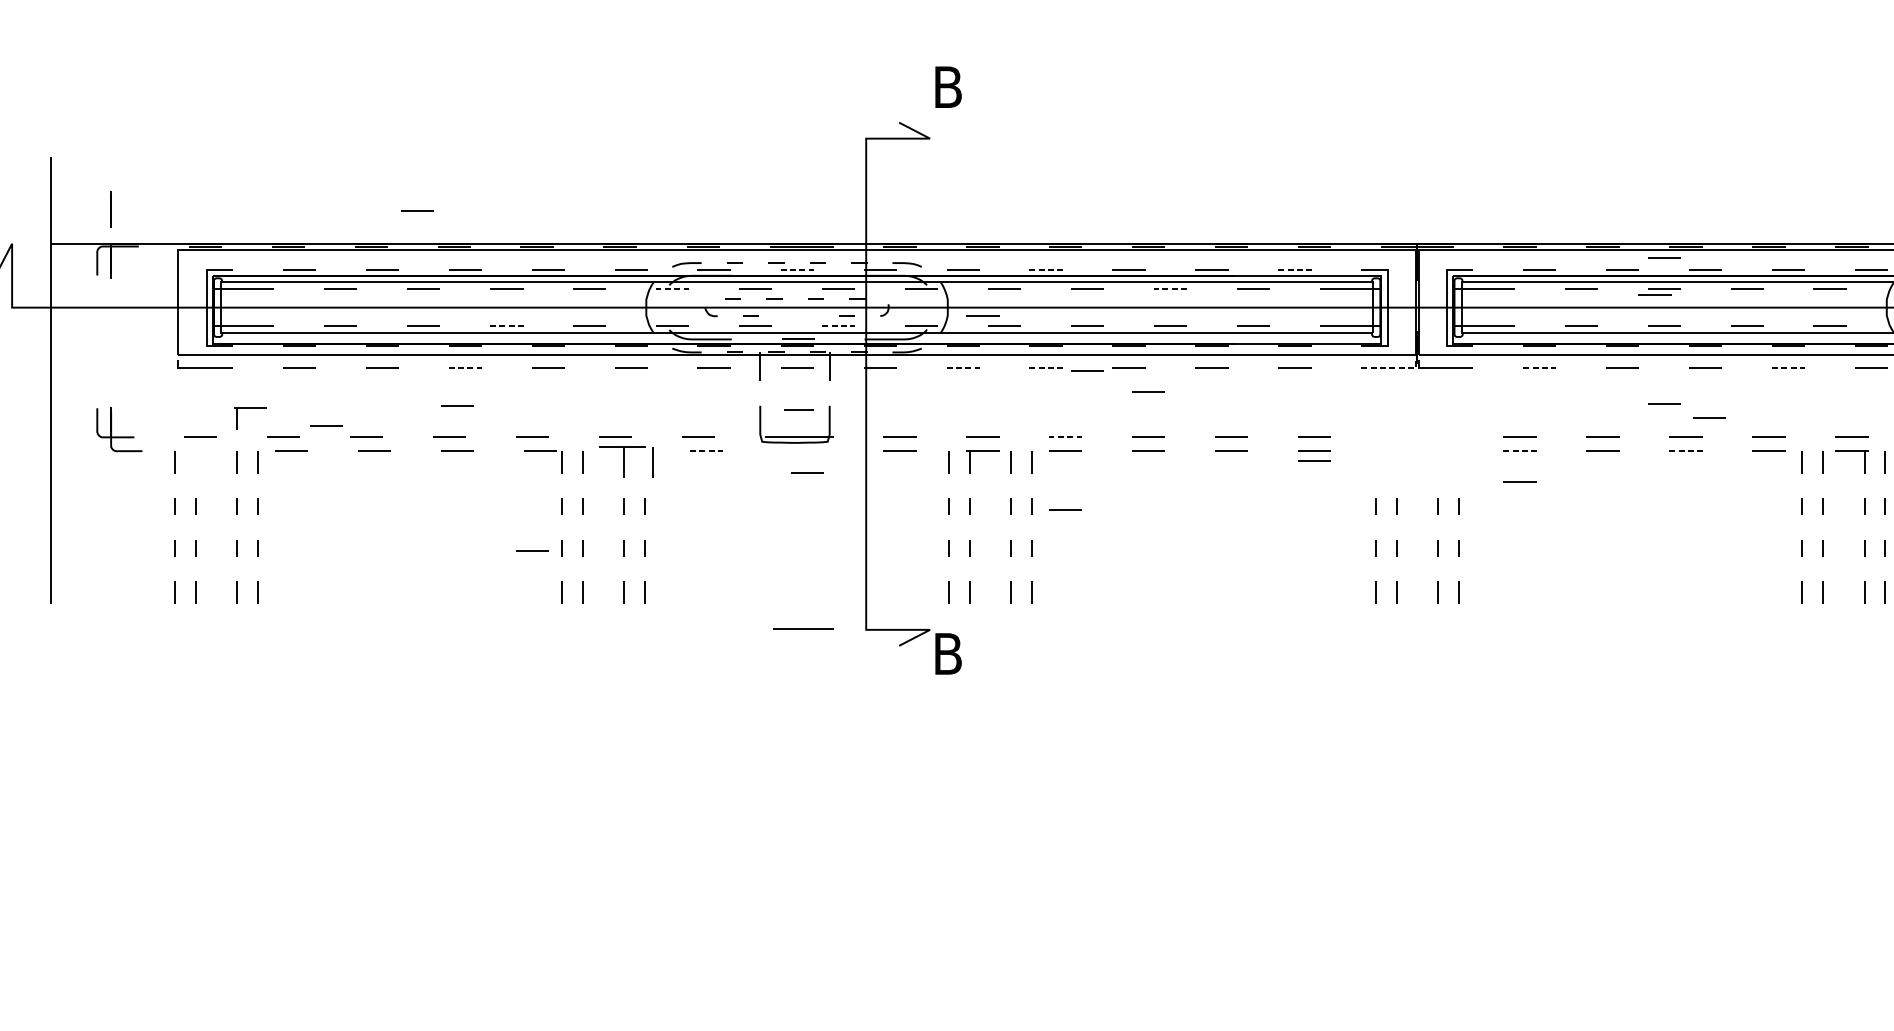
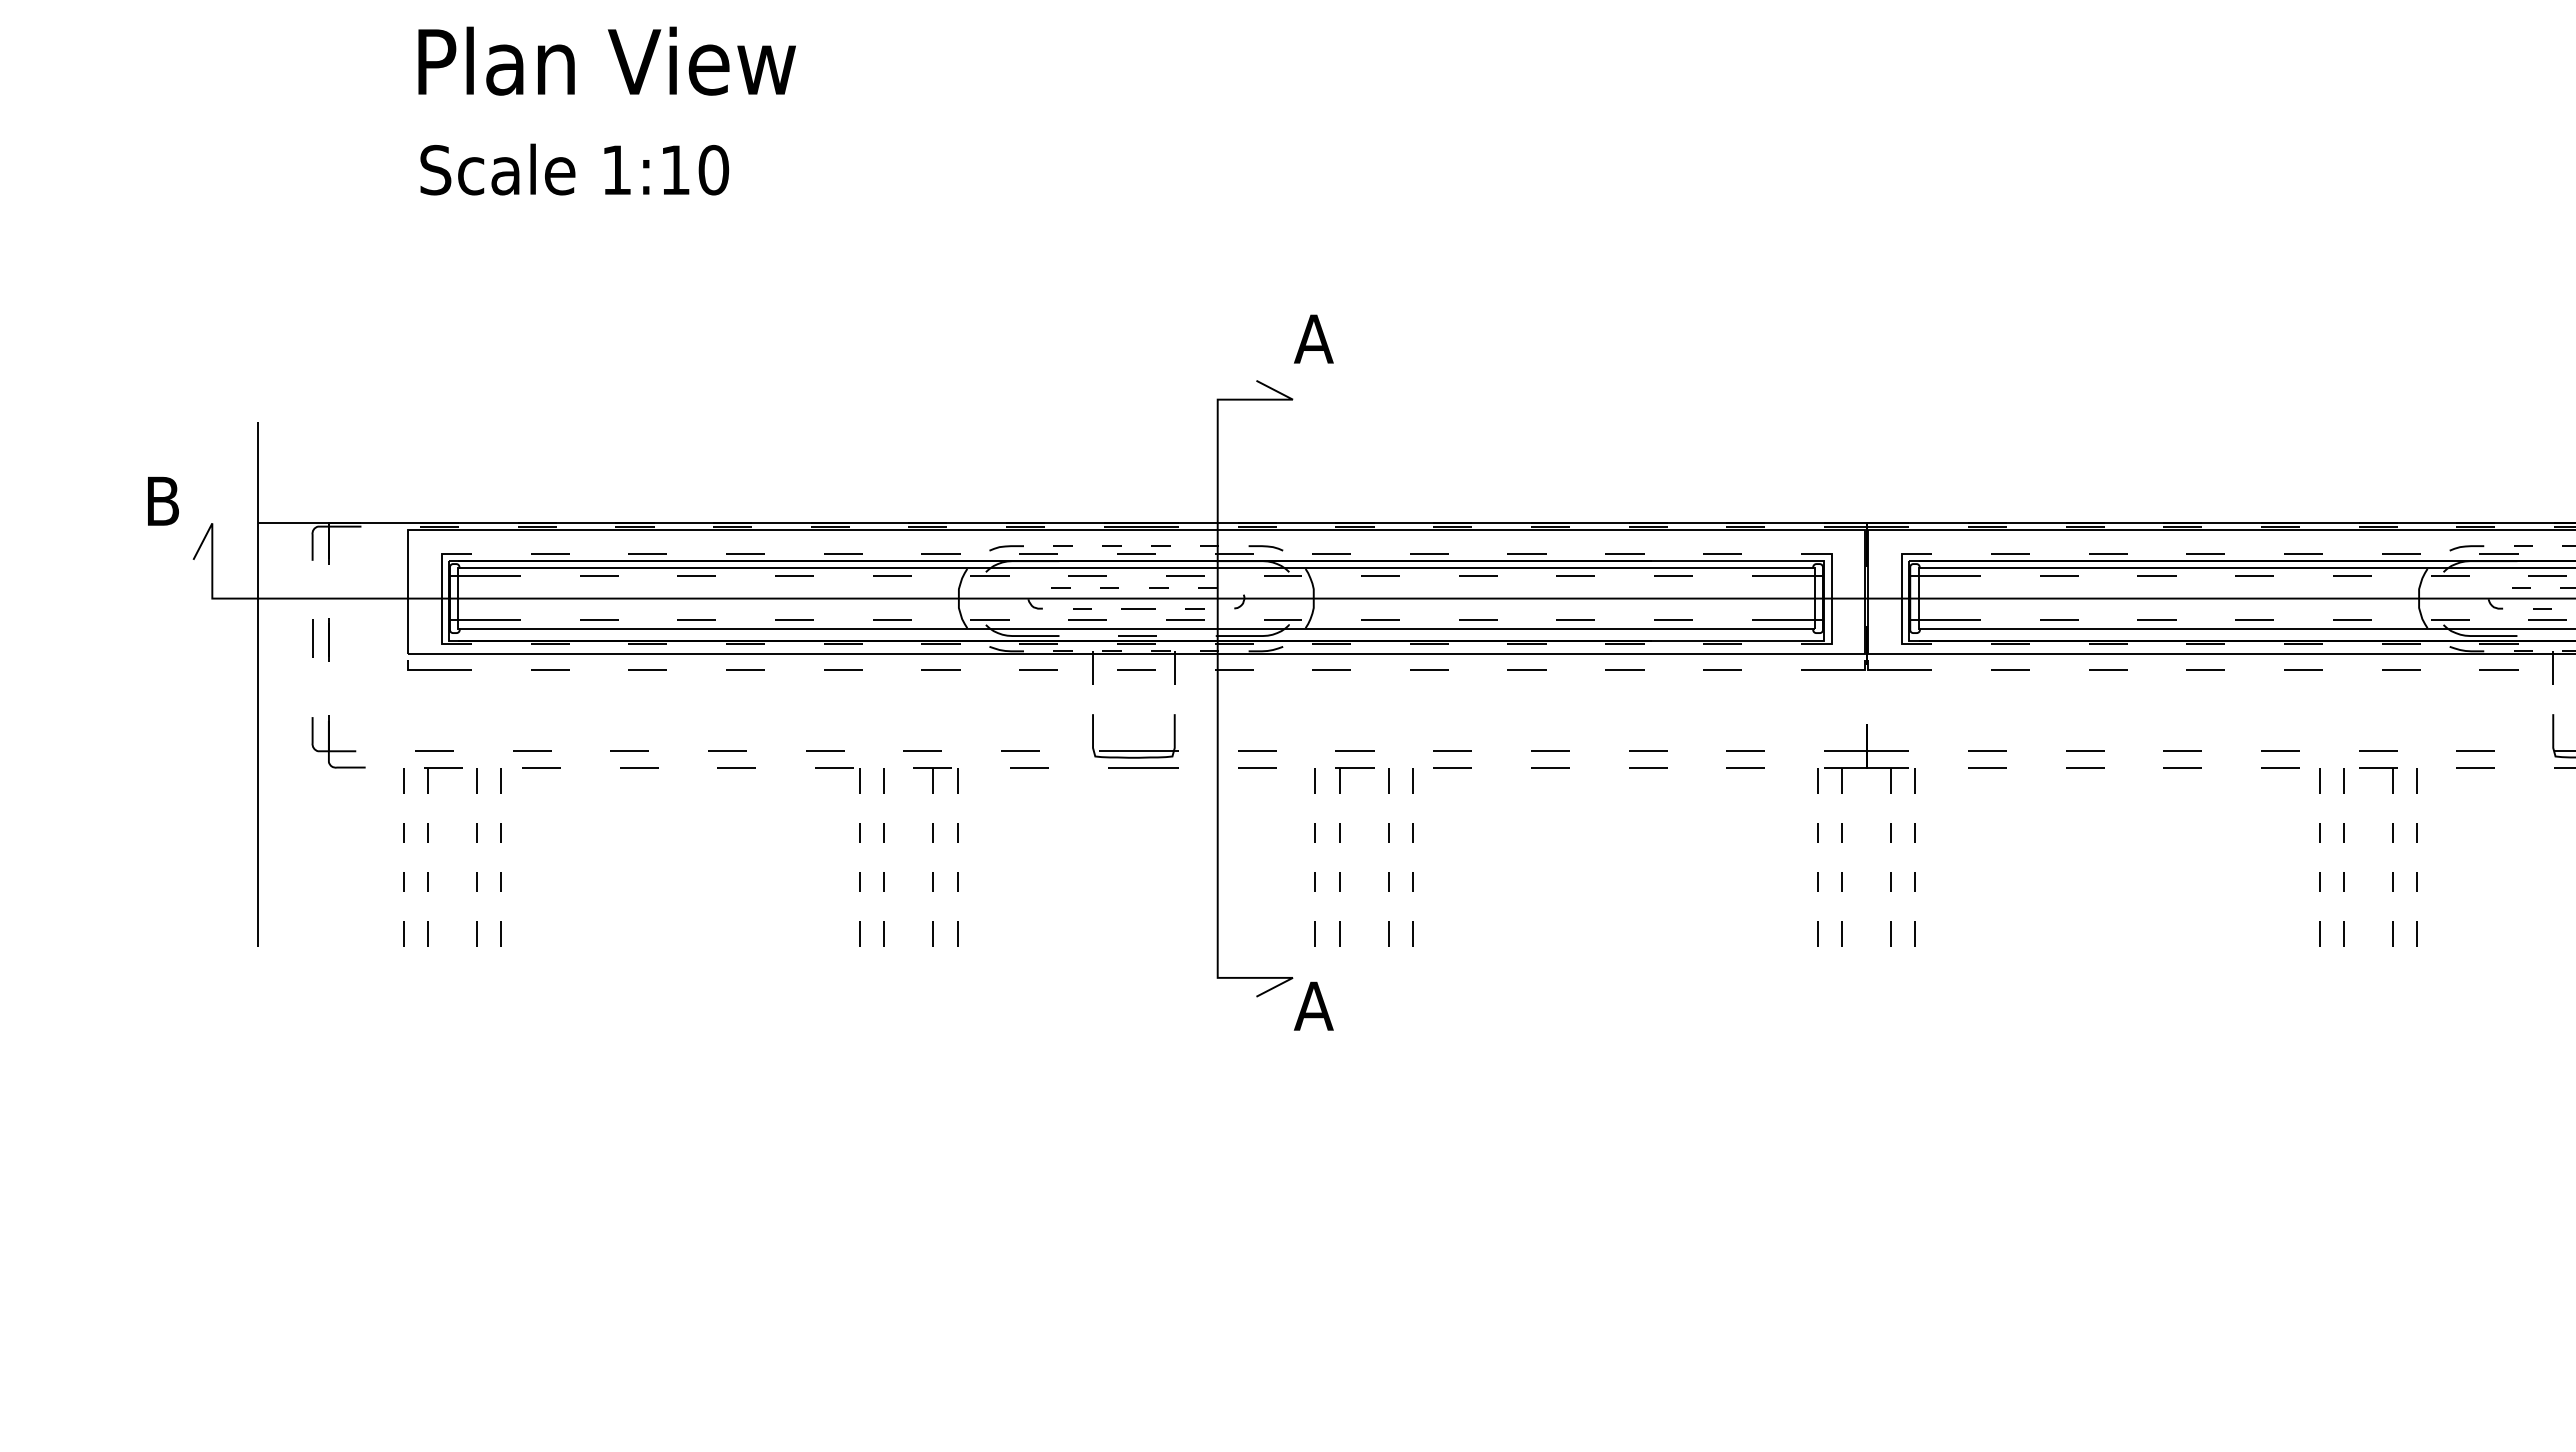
text: (947, 86) -> (1313, 338), B -> A
line: (110, 209) -> (328, 639), moved
line: (417, 210) -> (689, 484), removed
line: (1663, 257) -> (2156, 539), removed
line: (797, 269) -> (1136, 553), dashed -> solid
line: (1046, 269) -> (1429, 553), dashed -> solid
line: (1295, 269) -> (1722, 553), dashed -> solid
line: (672, 288) -> (989, 576), dashed -> solid
line: (1170, 288) -> (1575, 576), dashed -> solid
line: (1655, 294) -> (2146, 583), removed
line: (982, 315) -> (1354, 607), removed
line: (506, 326) -> (794, 620), dashed -> solid
line: (838, 326) -> (1185, 620), dashed -> solid
line: (97, 341) -> (312, 638), added
line: (465, 368) -> (745, 670), dashed -> solid
line: (963, 368) -> (1332, 670), dashed -> solid
line: (1046, 368) -> (1429, 670), dashed -> solid
line: (1393, 368) -> (1838, 670), dashed -> solid
line: (1540, 368) -> (2011, 670), dashed -> solid
line: (1788, 368) -> (2303, 670), dashed -> solid
line: (1087, 370) -> (1478, 672), removed
line: (1148, 391) -> (1550, 697), removed
line: (1664, 403) -> (2157, 711), removed
line: (457, 406) -> (736, 714), removed
part: (250, 408) -> (443, 768), moved
line: (798, 409) -> (1138, 608), moved
line: (1709, 417) -> (2210, 727), removed
line: (326, 425) -> (582, 737), removed
line: (1065, 437) -> (1452, 751), dashed -> solid
part: (1417, 443) -> (1866, 758), added
line: (706, 451) -> (1029, 767), dashed -> solid
line: (1520, 451) -> (1987, 767), dashed -> solid
line: (1685, 451) -> (2182, 767), dashed -> solid
line: (1314, 460) -> (1745, 778), removed
part: (626, 462) -> (935, 780), size x0.71
line: (807, 473) -> (1148, 793), removed
line: (1520, 481) -> (1987, 803), removed
line: (1065, 509) -> (1452, 836), removed
line: (533, 550) -> (825, 884), removed
line: (803, 628) -> (1143, 767), moved
text: (947, 653) -> (1313, 1005), B -> A

